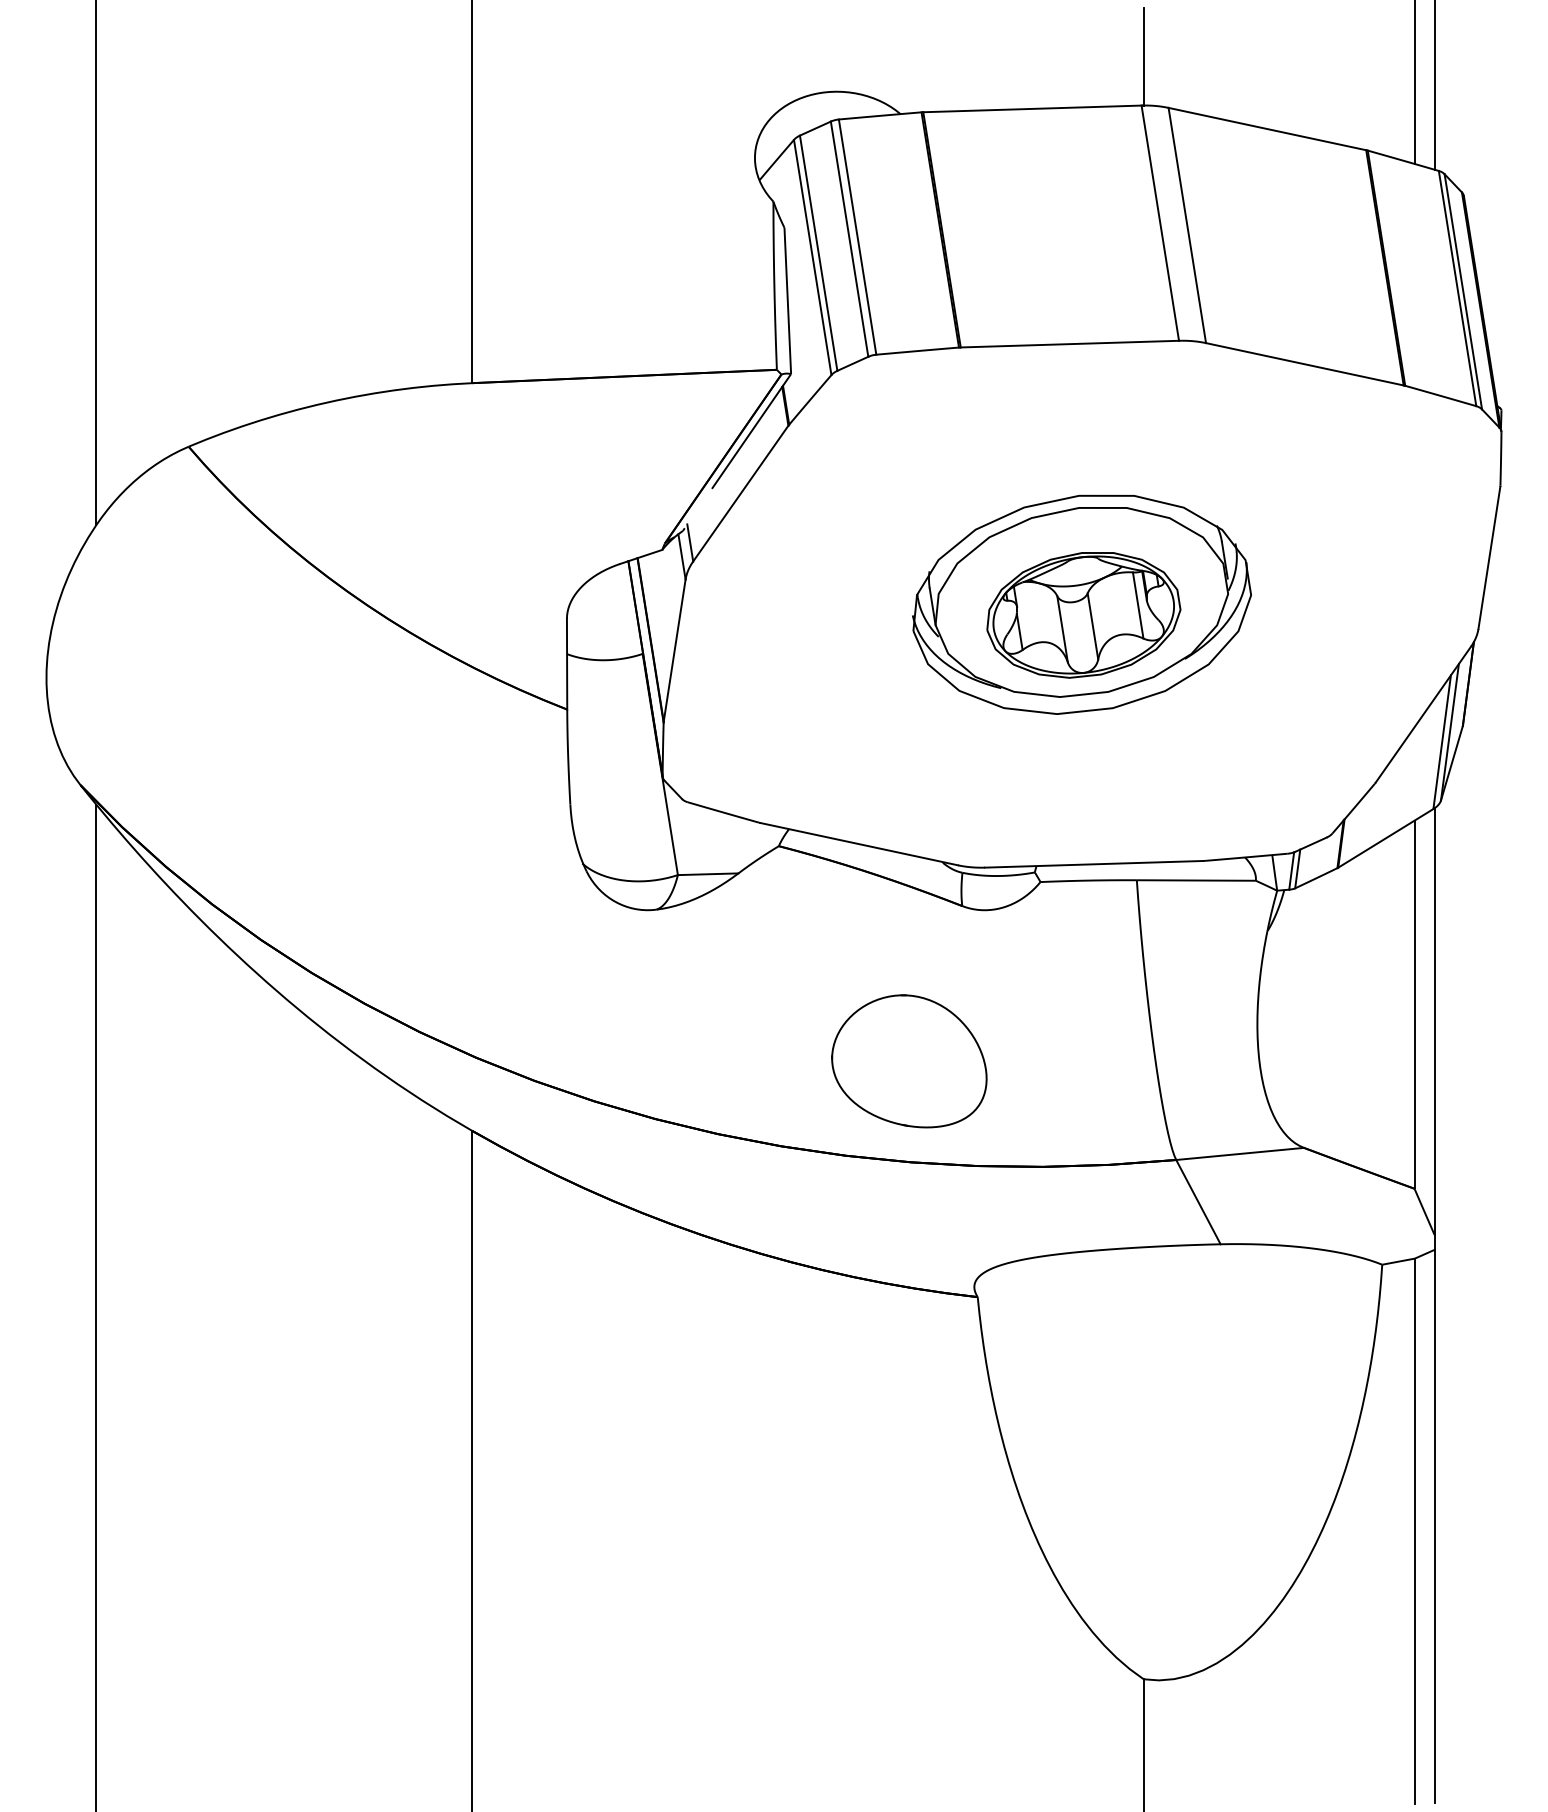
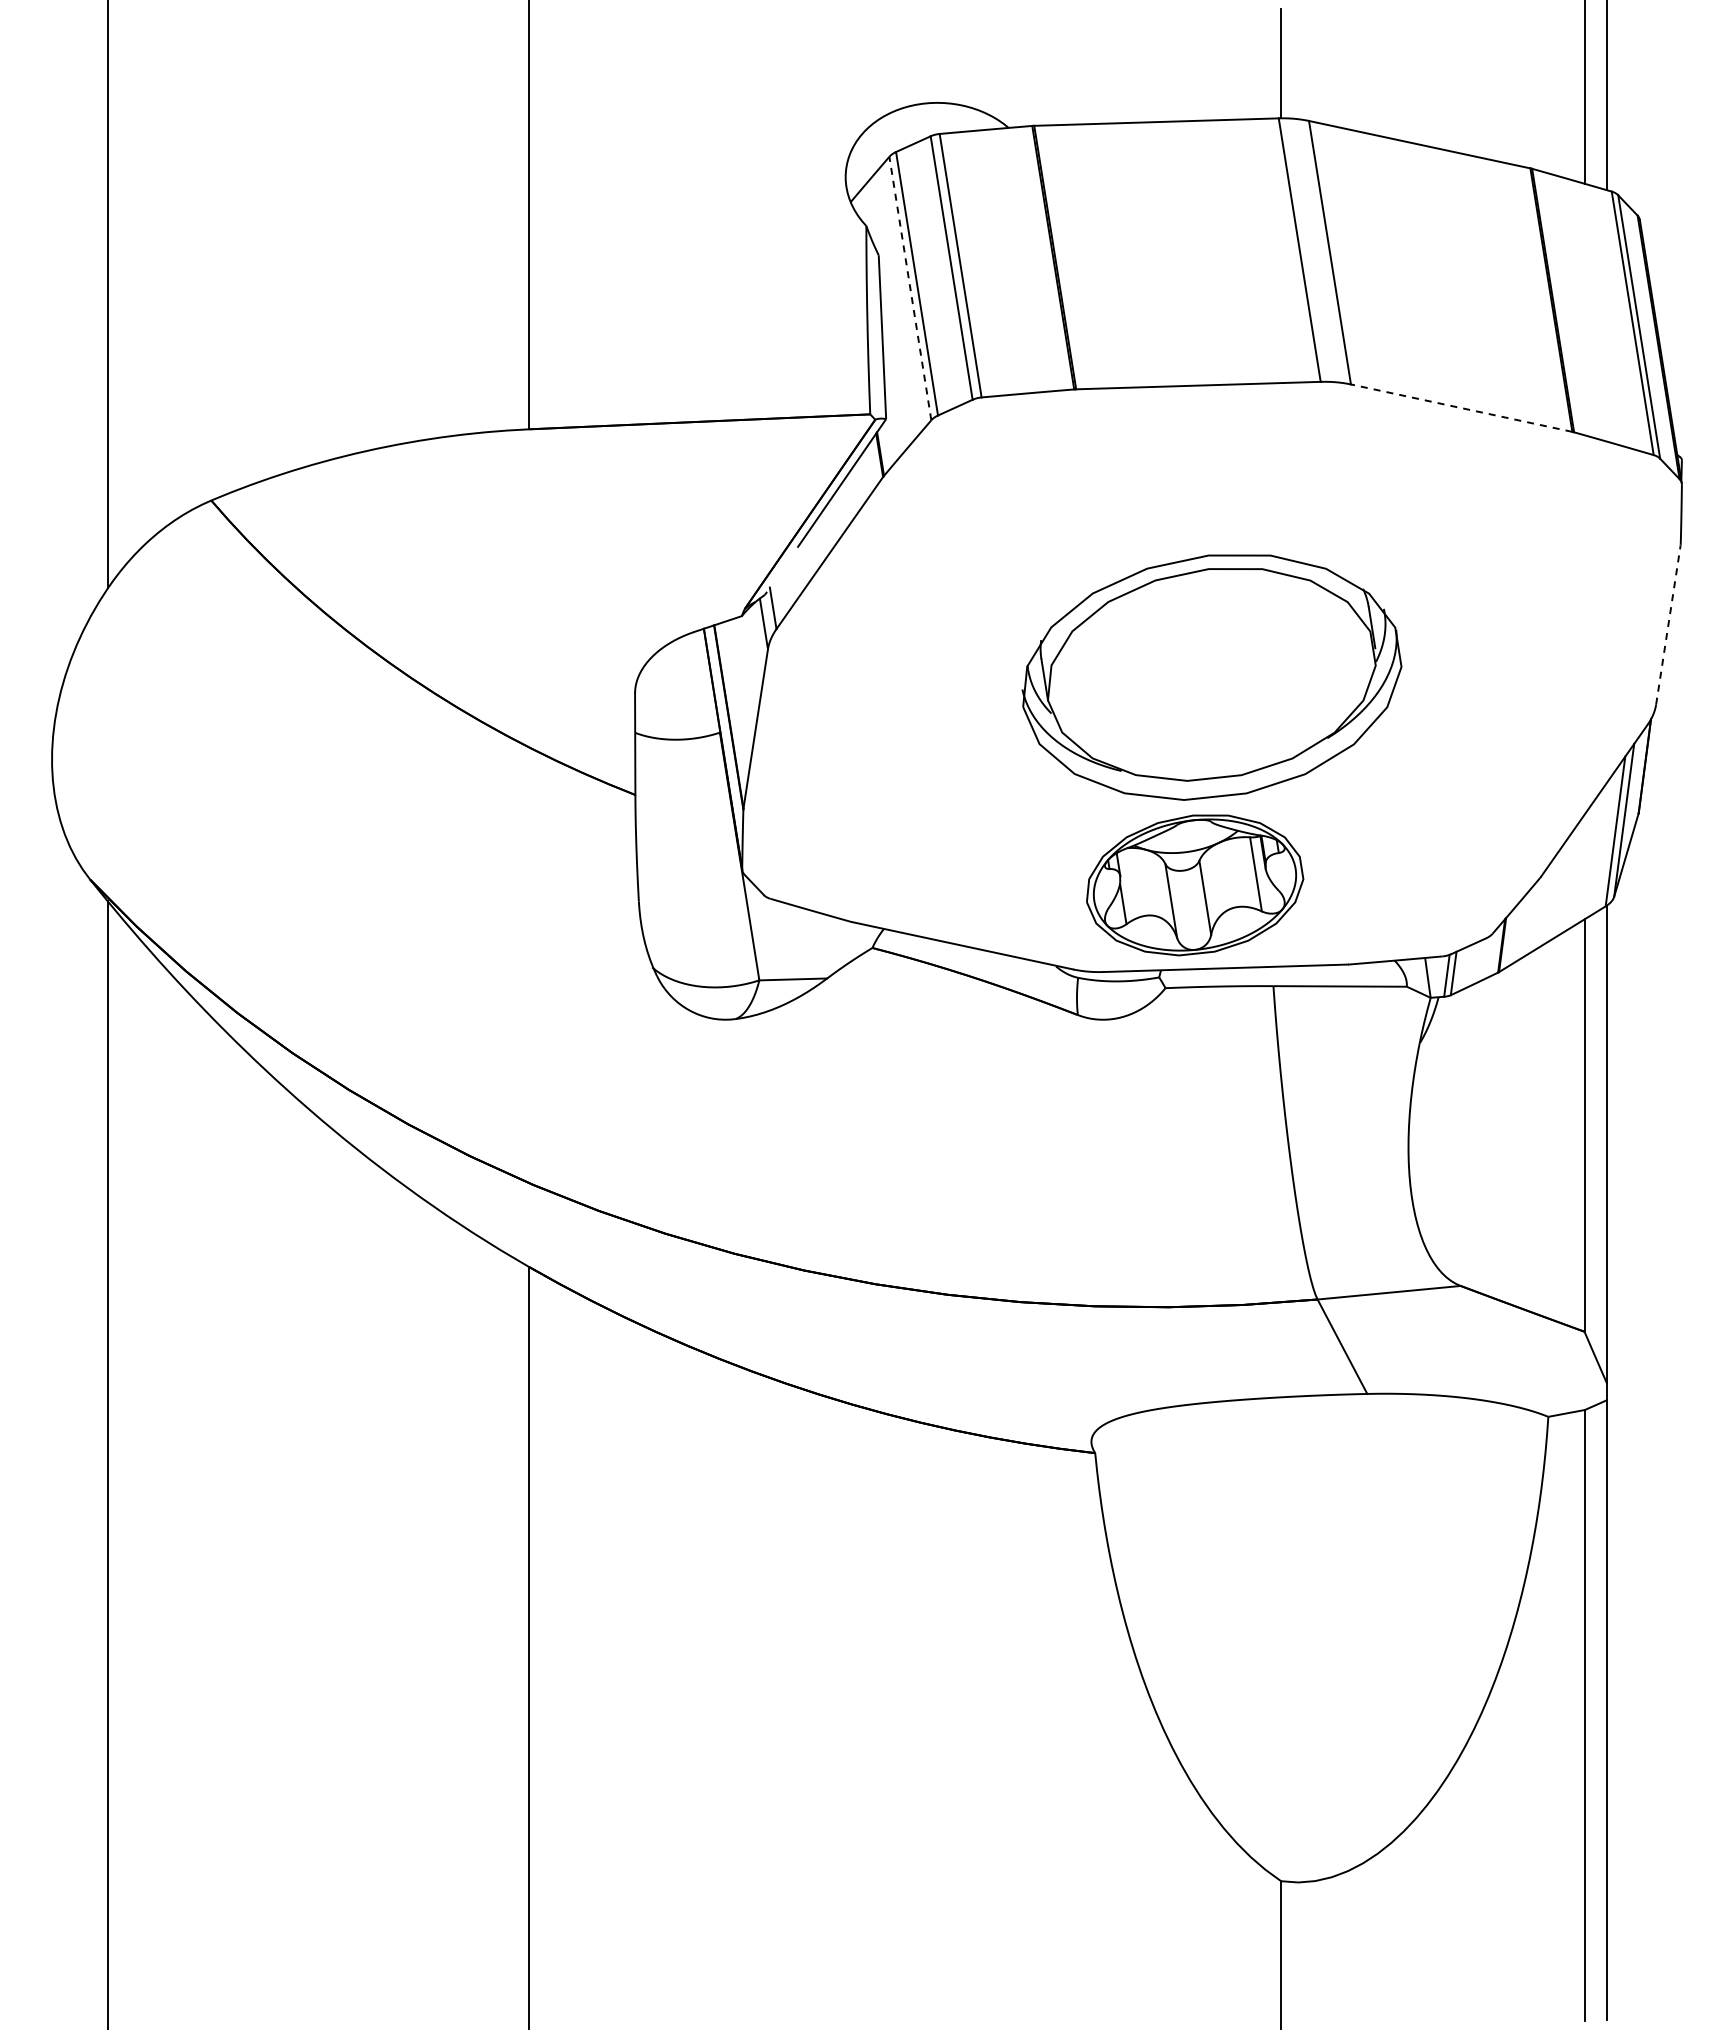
line: (812, 257) -> (910, 288), solid -> dashed
line: (1304, 364) -> (1461, 408), solid -> dashed
line: (1489, 557) -> (1668, 624), solid -> dashed
part: (1084, 615) -> (1195, 885), moved
part: (909, 1060) -> (1018, 1188), removed

